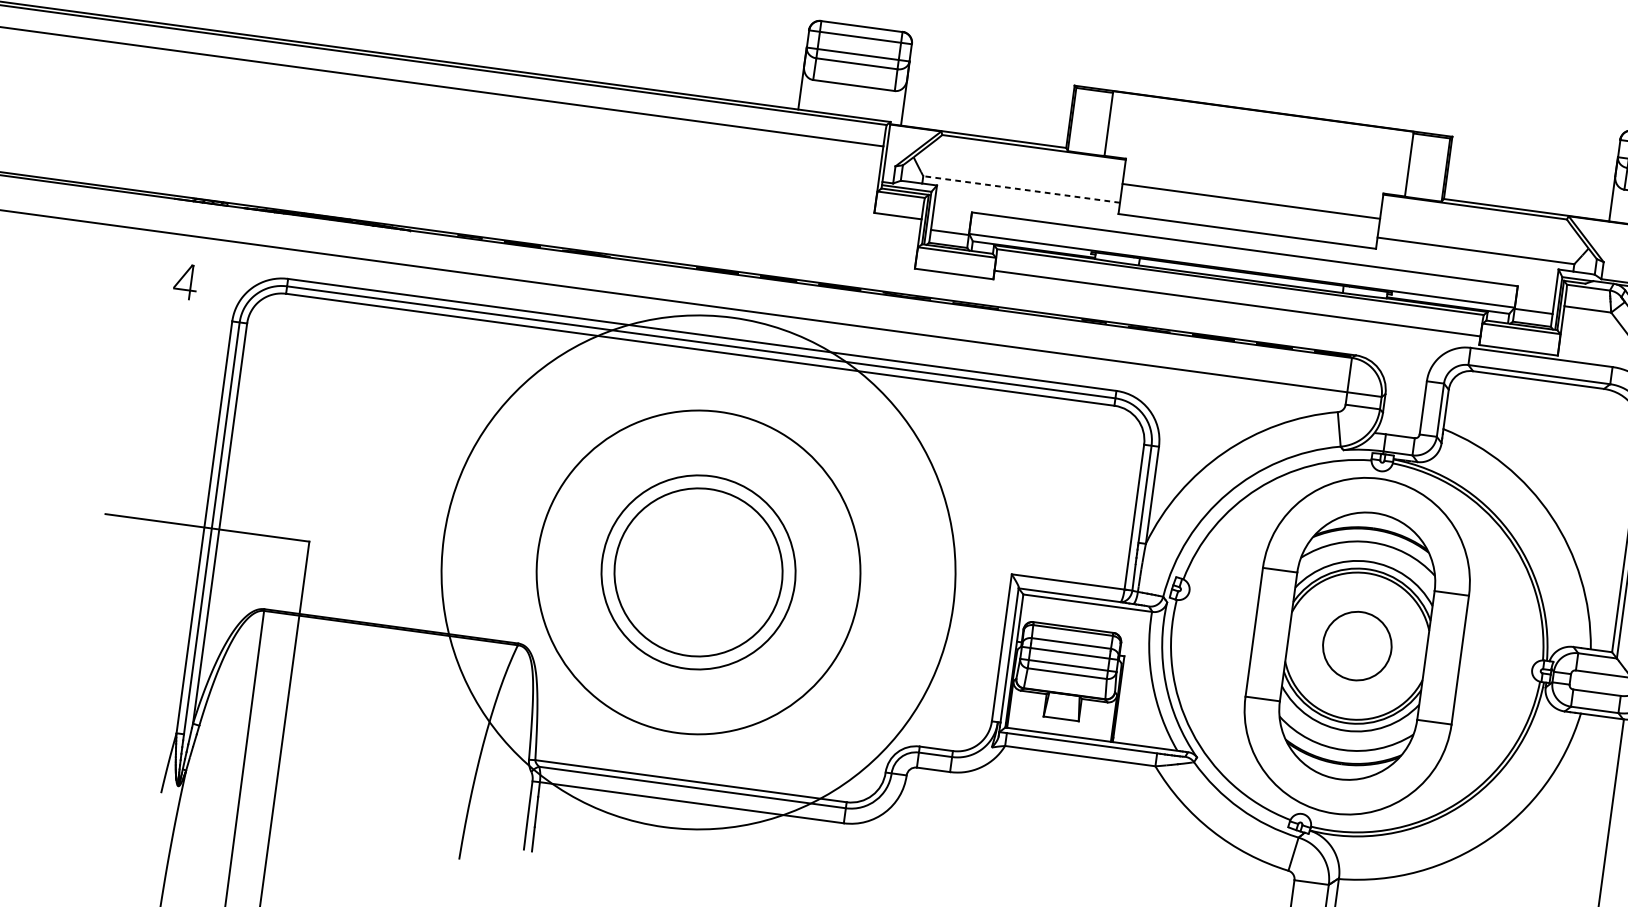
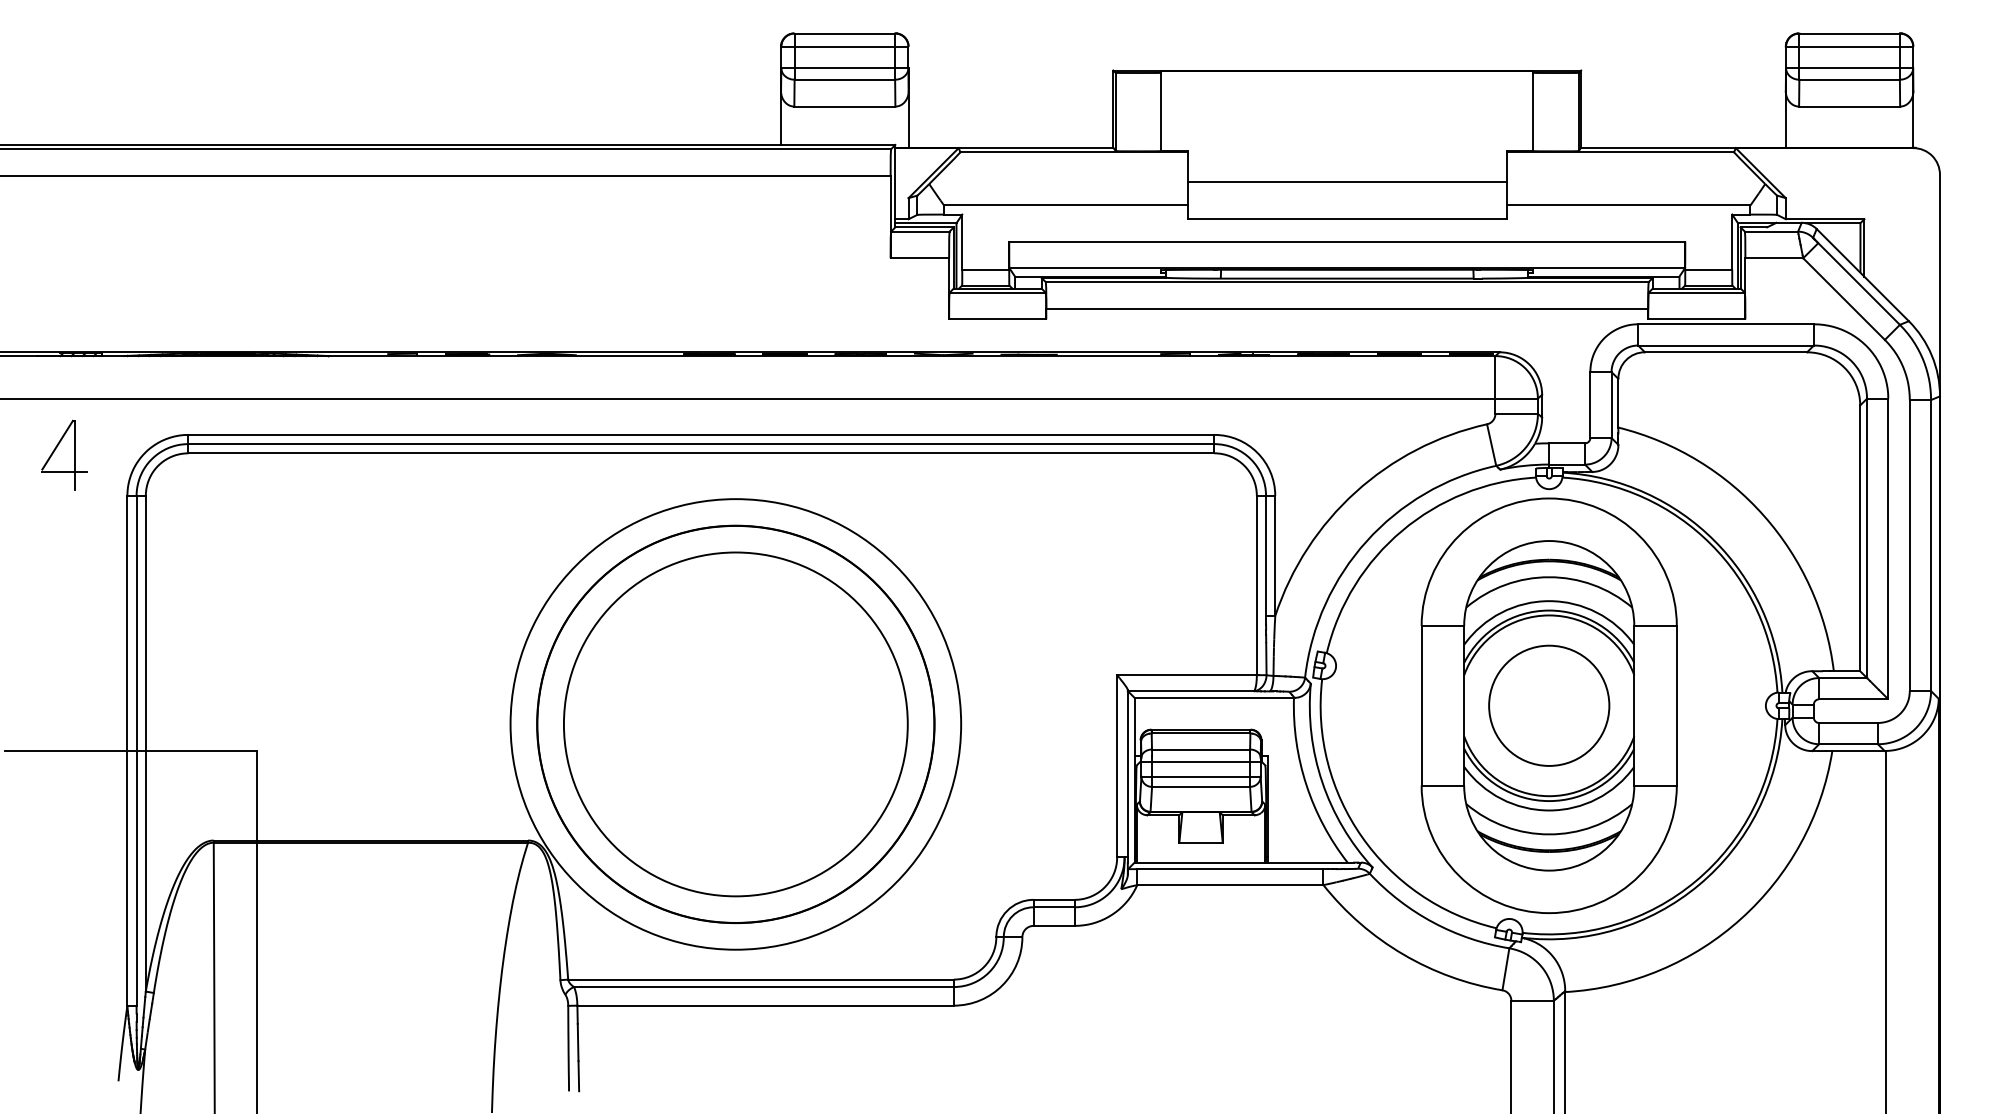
line: (1021, 189) -> (1065, 205), dashed -> solid
part: (185, 281) -> (64, 454), size x1.67
circle: (698, 571) -> (735, 723), size x1.67
circle: (698, 572) -> (735, 724), size x0.71
circle: (698, 572) -> (735, 724), size x1.67
circle: (1357, 645) -> (1549, 705), size x1.43

